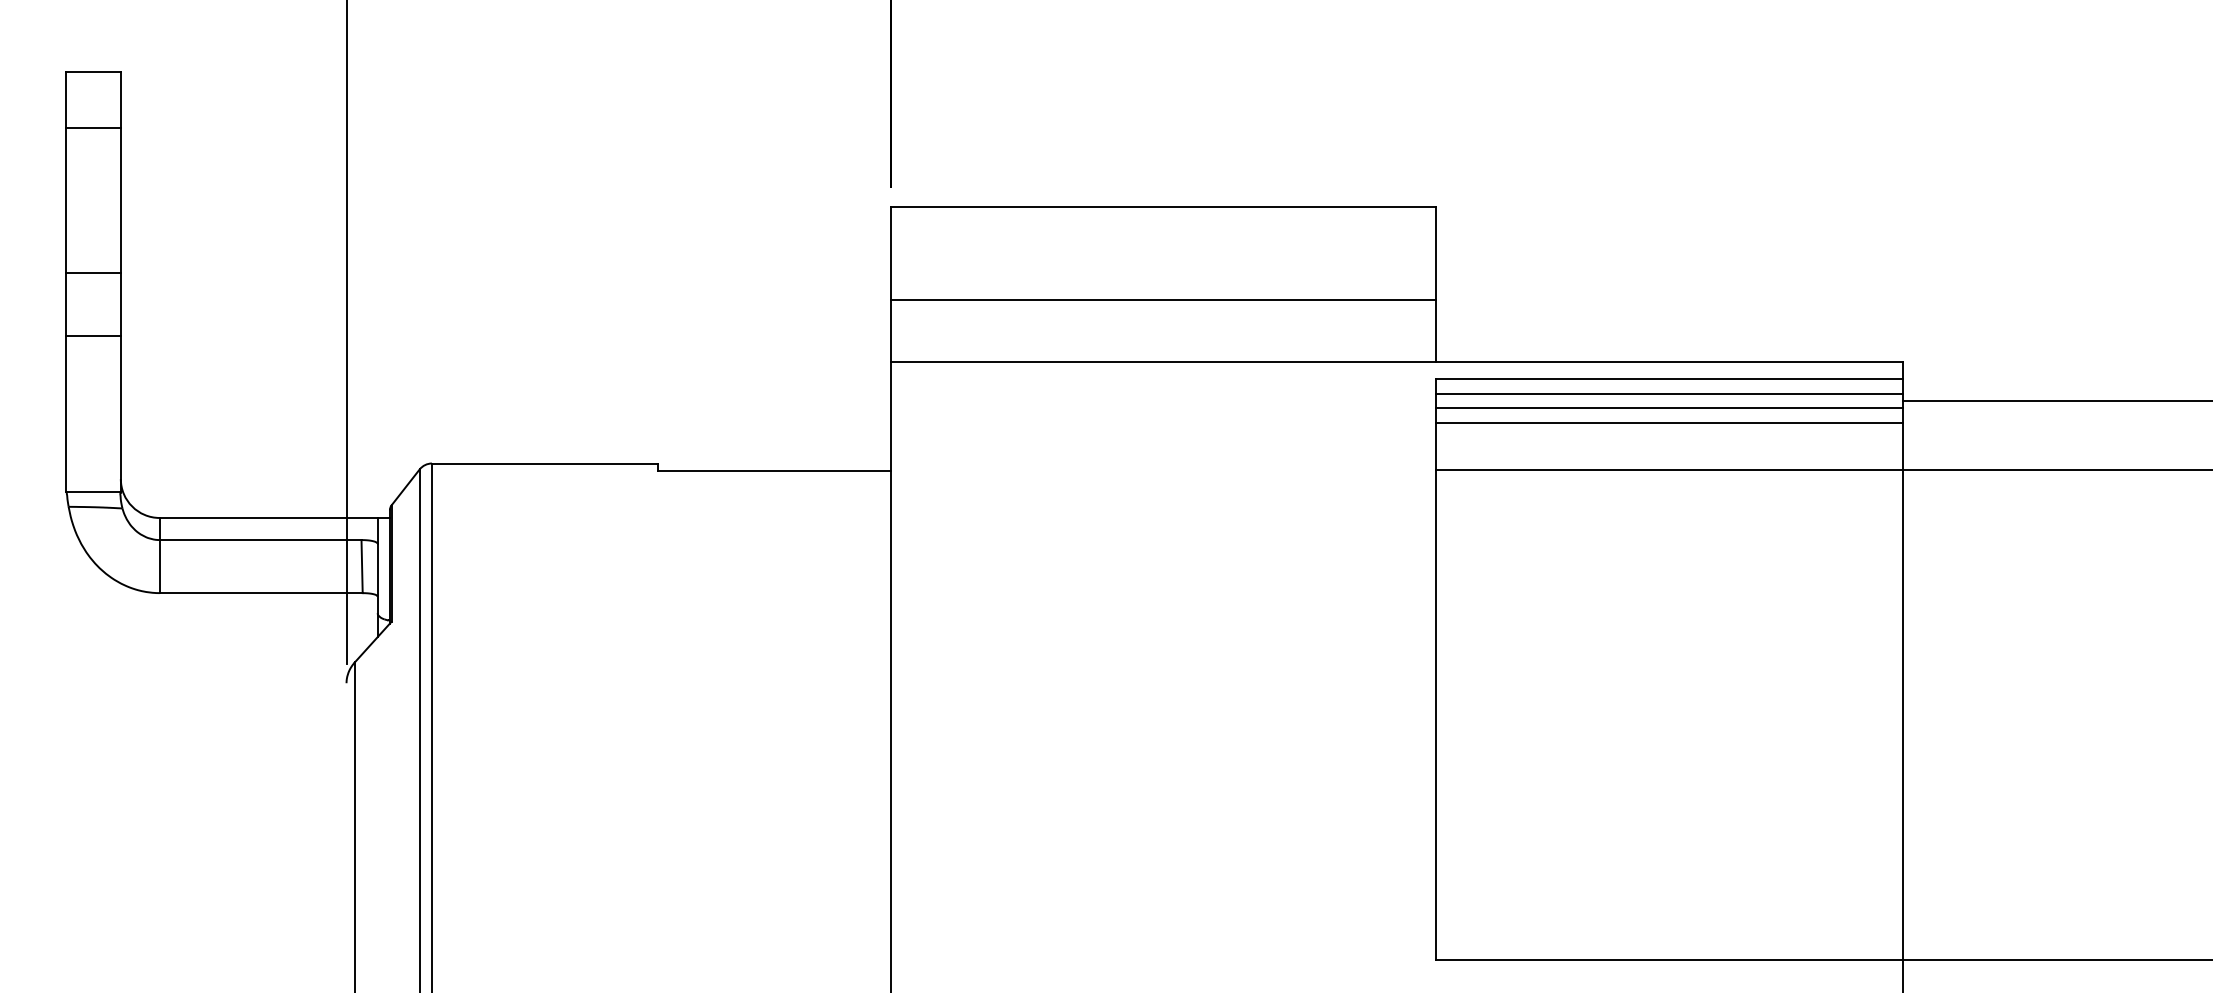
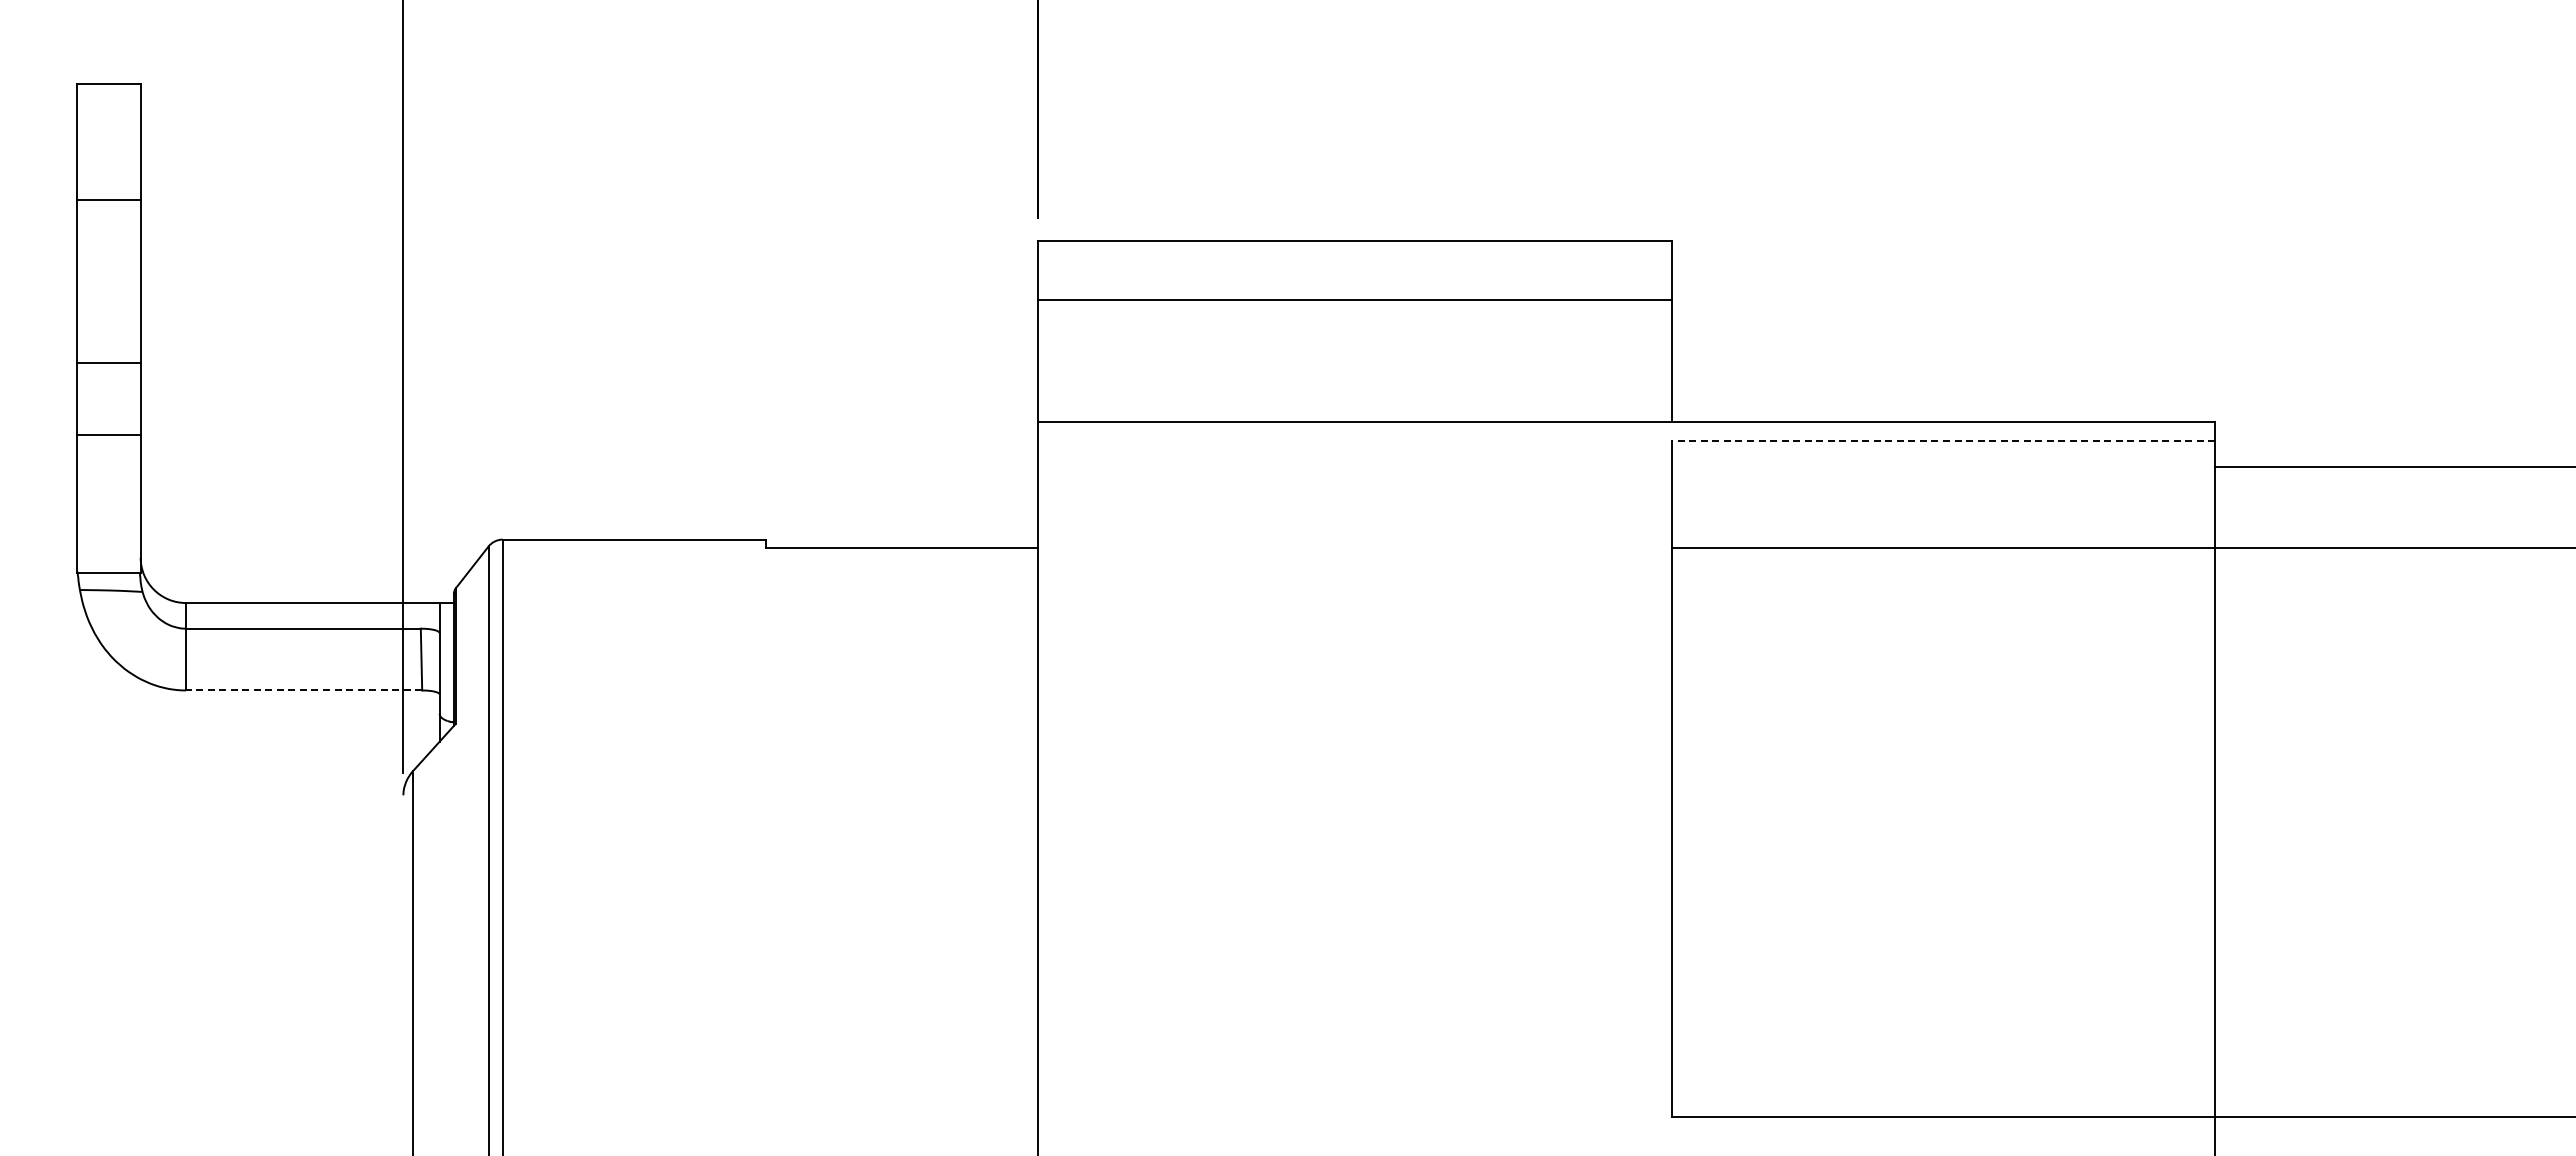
line: (93, 128) -> (108, 199), moved
line: (93, 272) -> (108, 362), moved
line: (1163, 300) -> (1354, 299), moved
line: (93, 336) -> (108, 434), moved
line: (1669, 379) -> (1943, 441), solid -> dashed
line: (1669, 393) -> (1943, 458), removed
line: (1669, 408) -> (1943, 475), removed
line: (1669, 423) -> (1943, 493), removed
line: (260, 593) -> (303, 690), solid -> dashed

